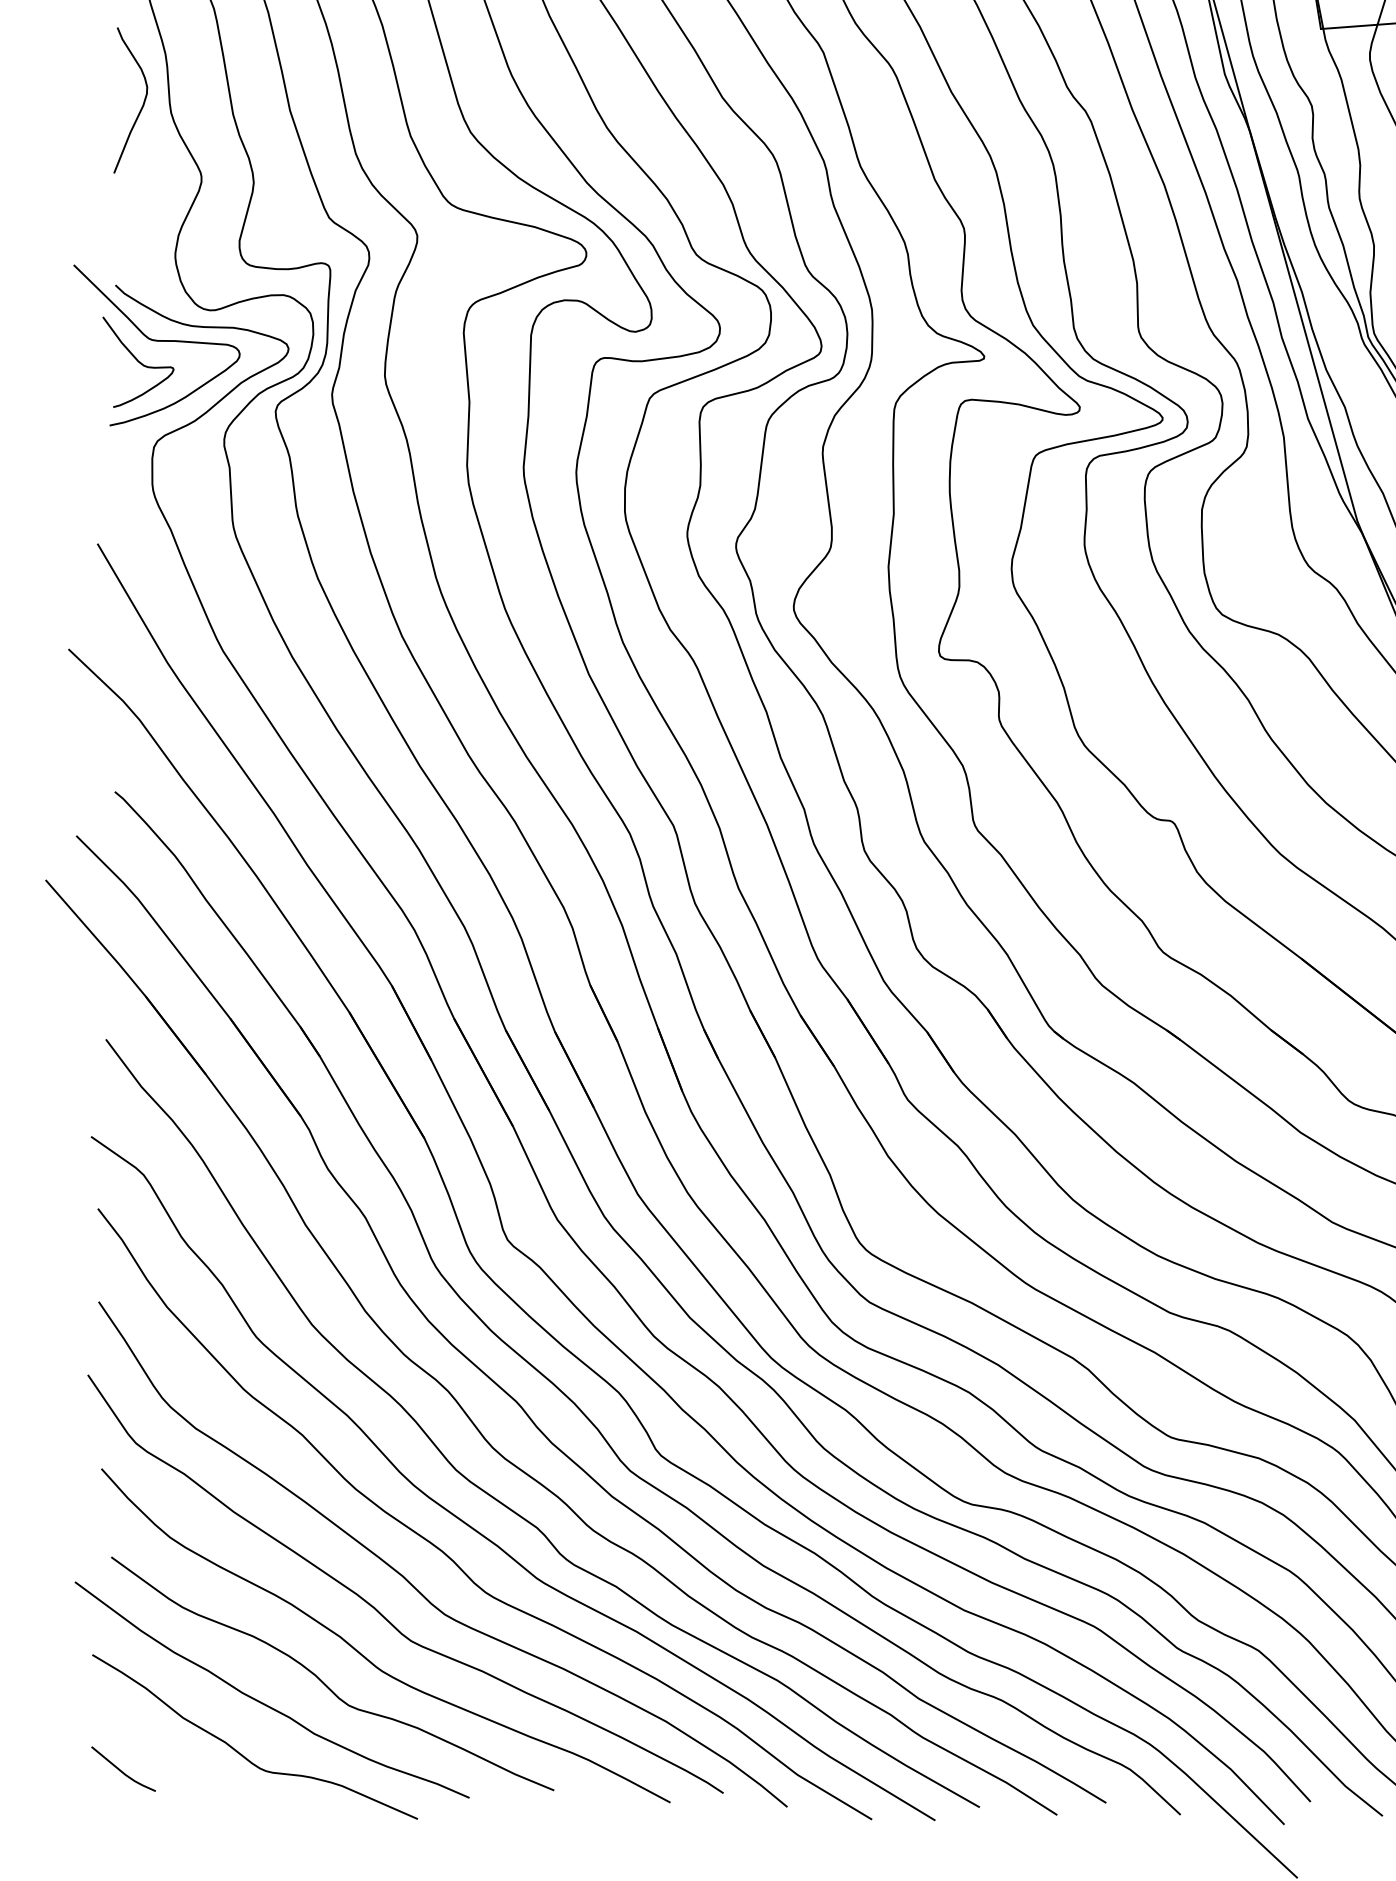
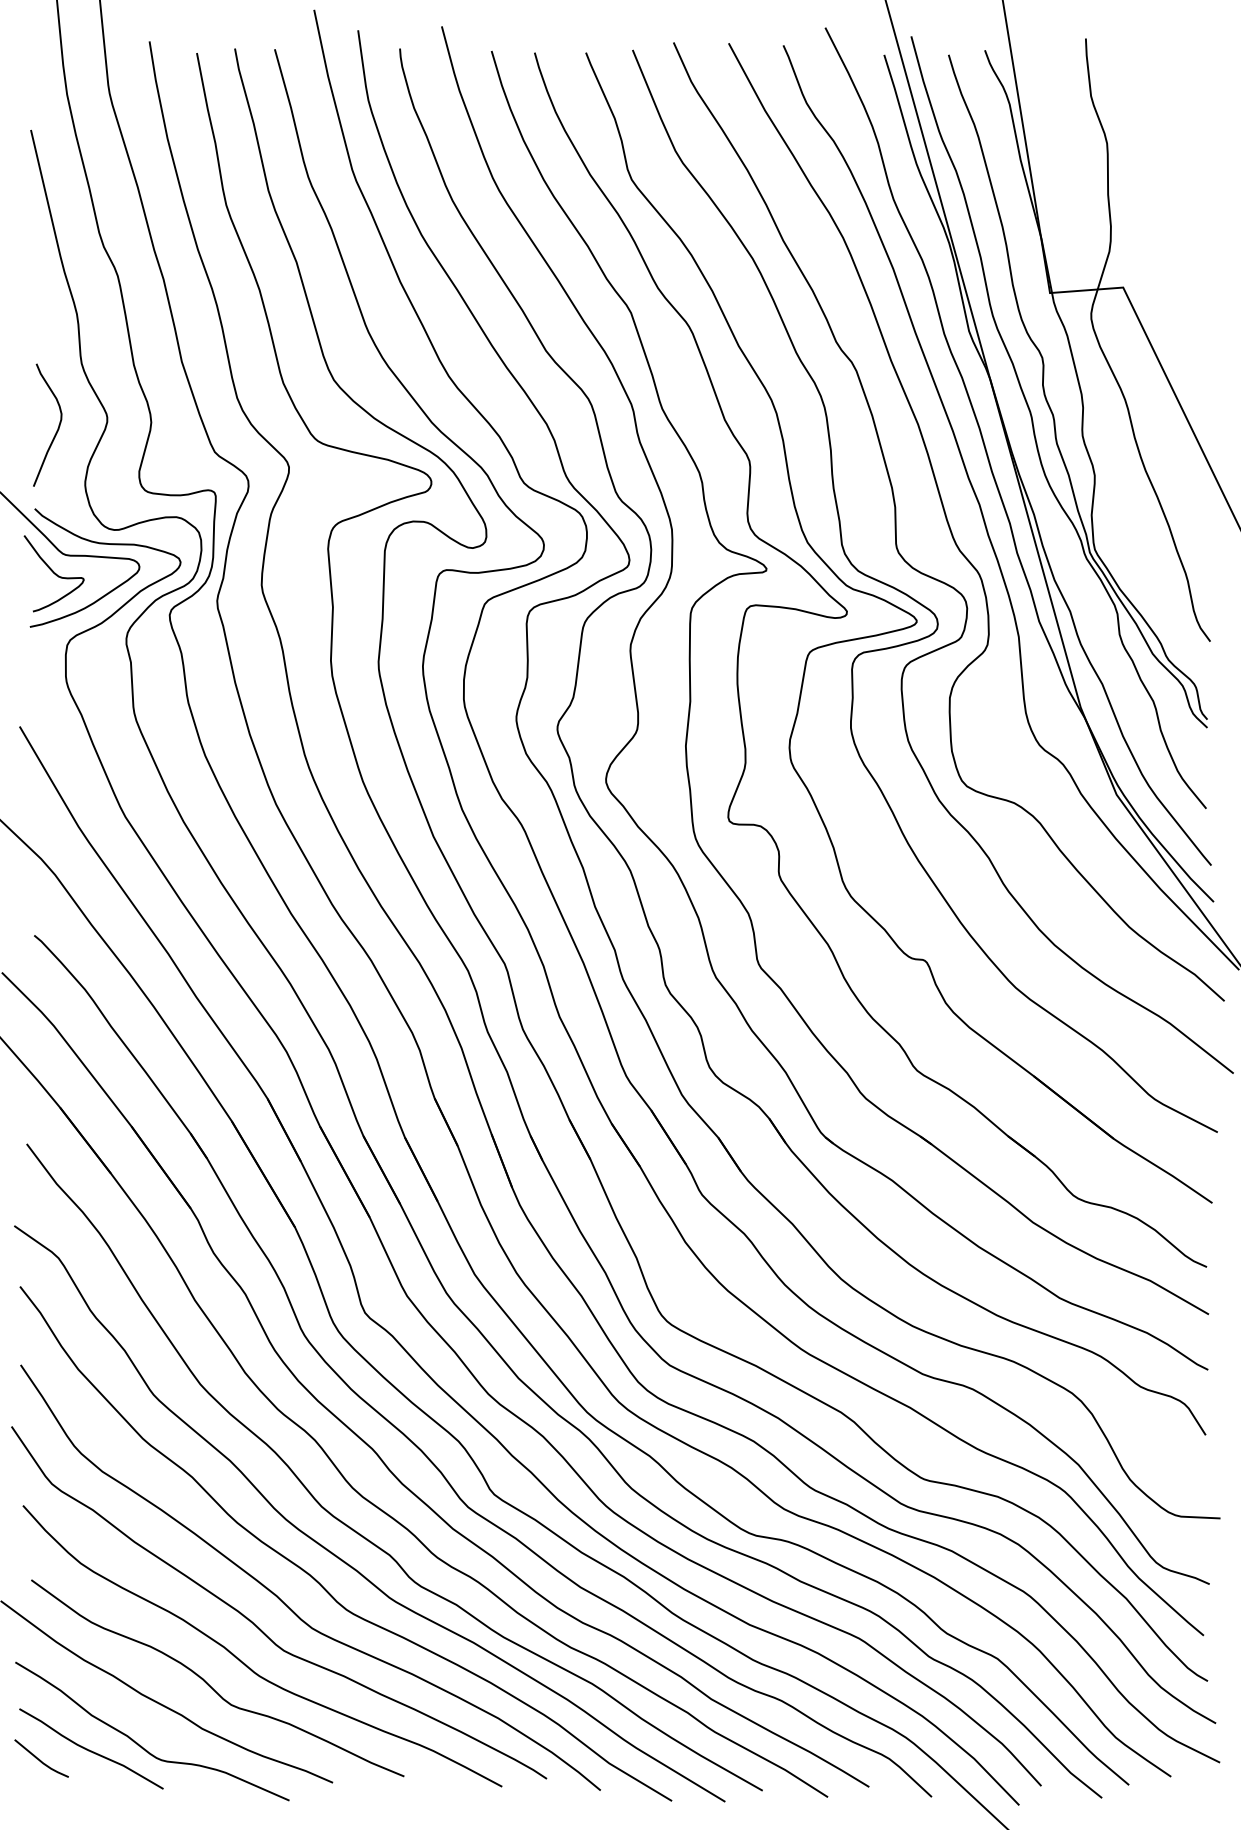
curve: (142, 104) -> (57, 428), moved
curve: (182, 1759) -> (91, 1750), added

